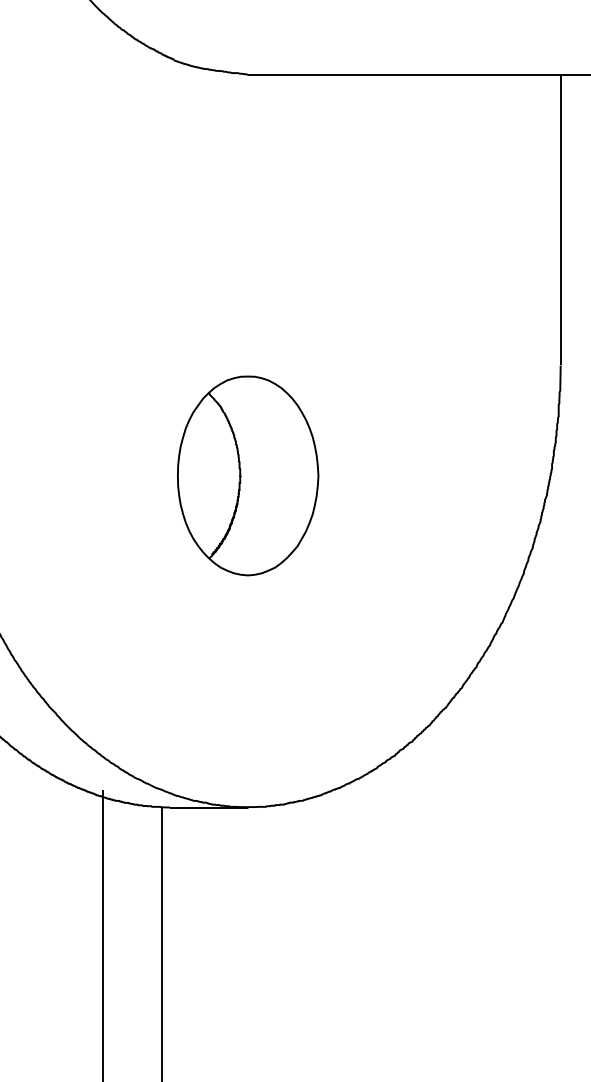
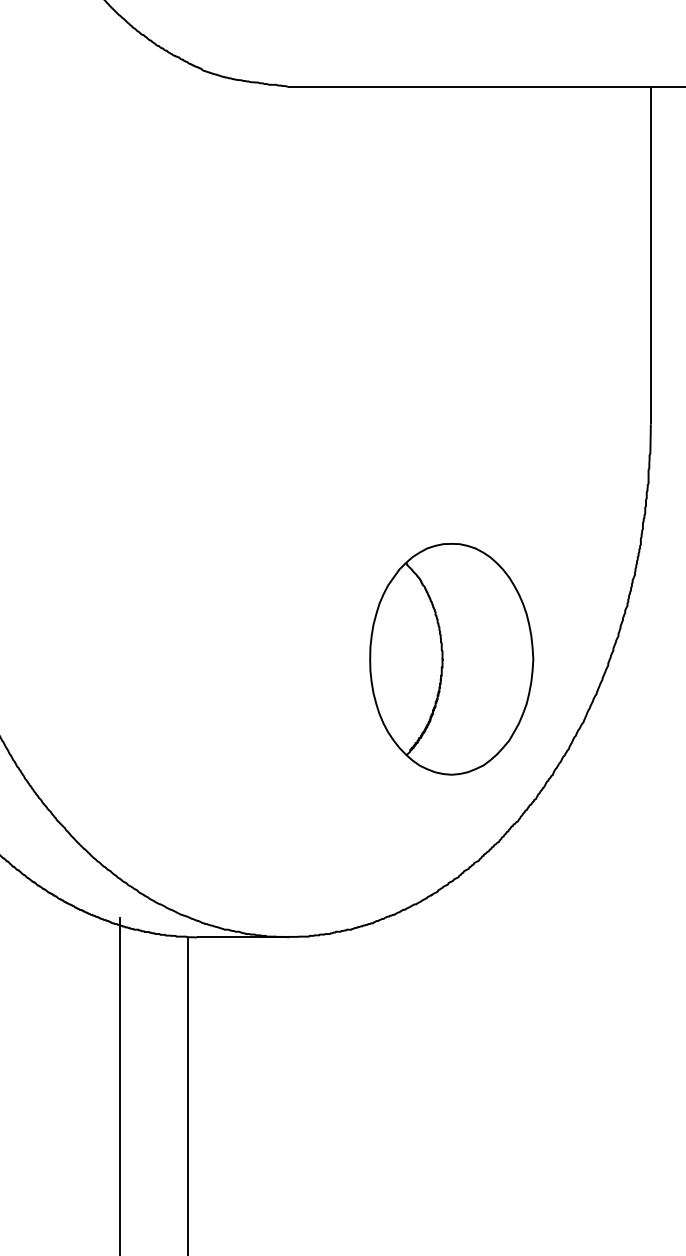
part: (248, 475) -> (452, 658), moved

